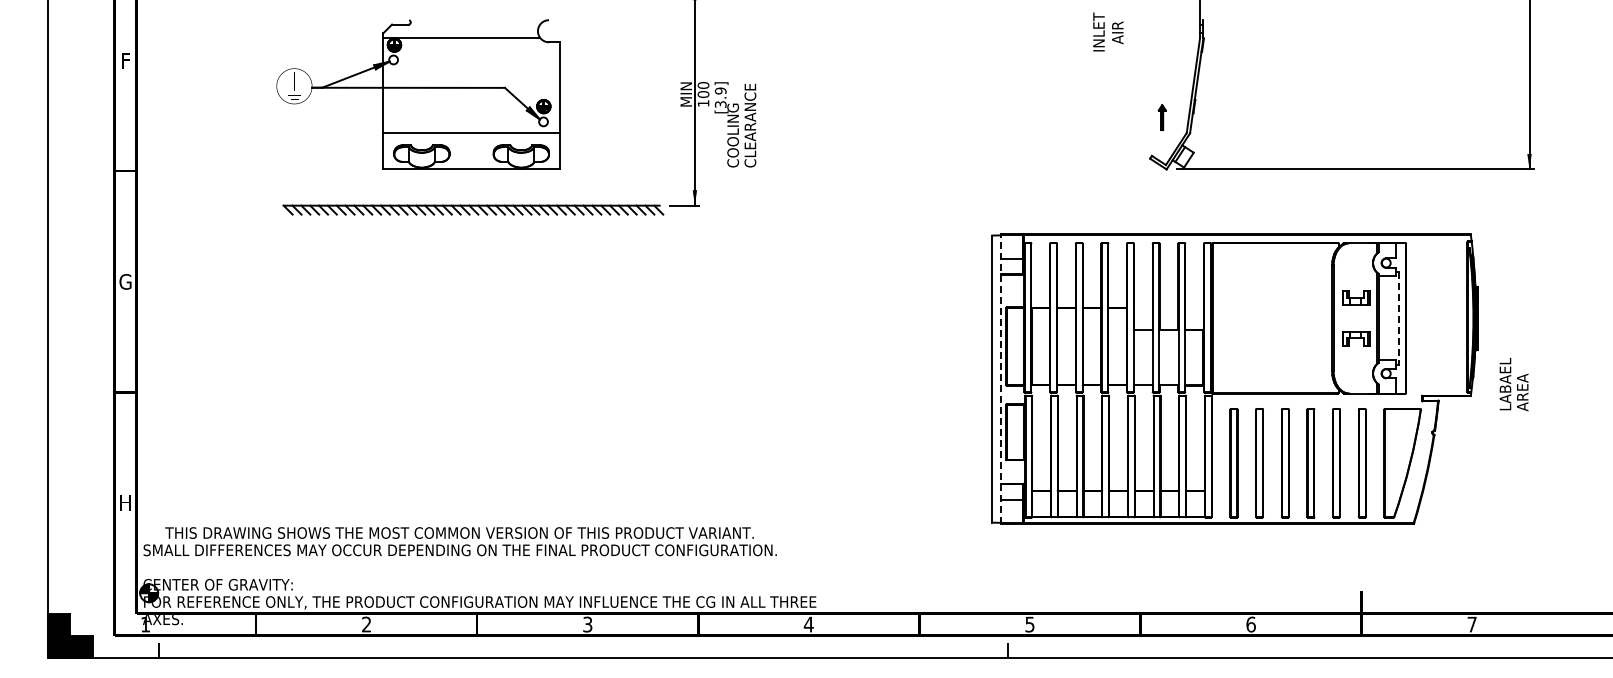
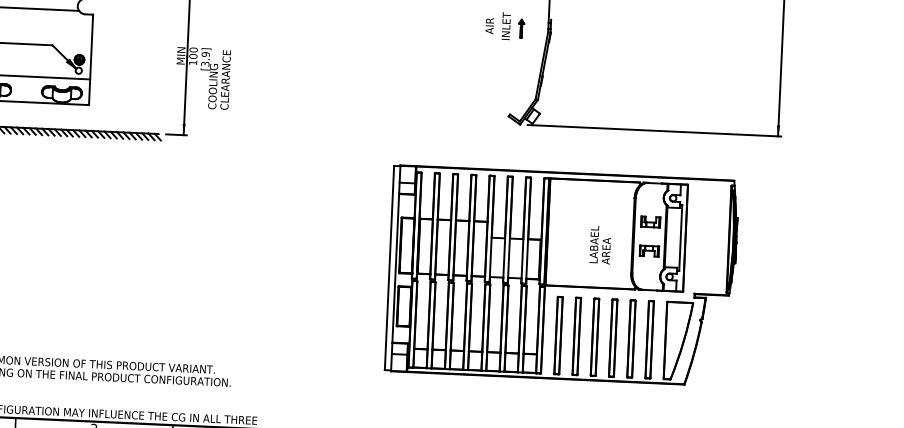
text: (1098, 31) -> (506, 25), moved
part: (1161, 117) -> (520, 28), moved
line: (1399, 318) -> (680, 238), dashed -> solid
line: (1001, 379) -> (395, 268), dashed -> solid
text: (1513, 384) -> (600, 245), moved

